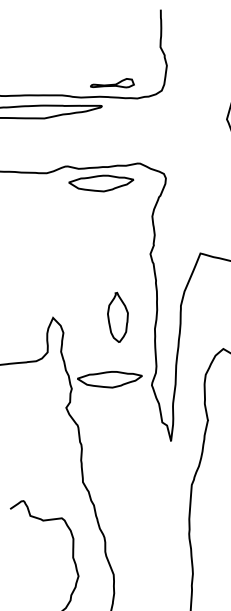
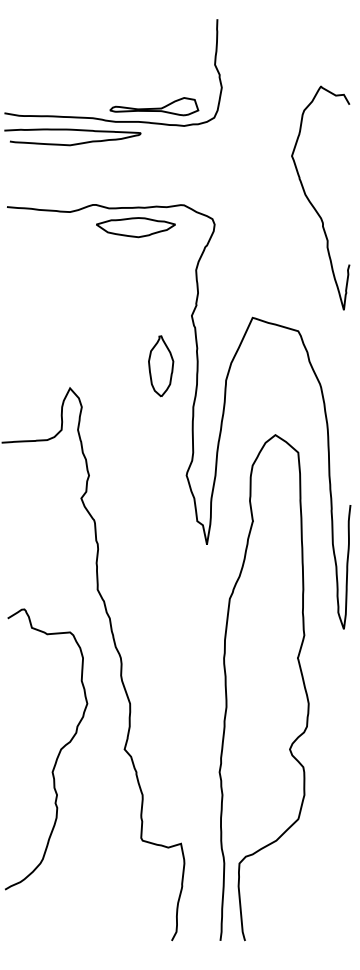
part: (112, 83) -> (154, 106), size x1.67
part: (118, 317) -> (161, 366), moved
part: (109, 379) -> (135, 466), removed

